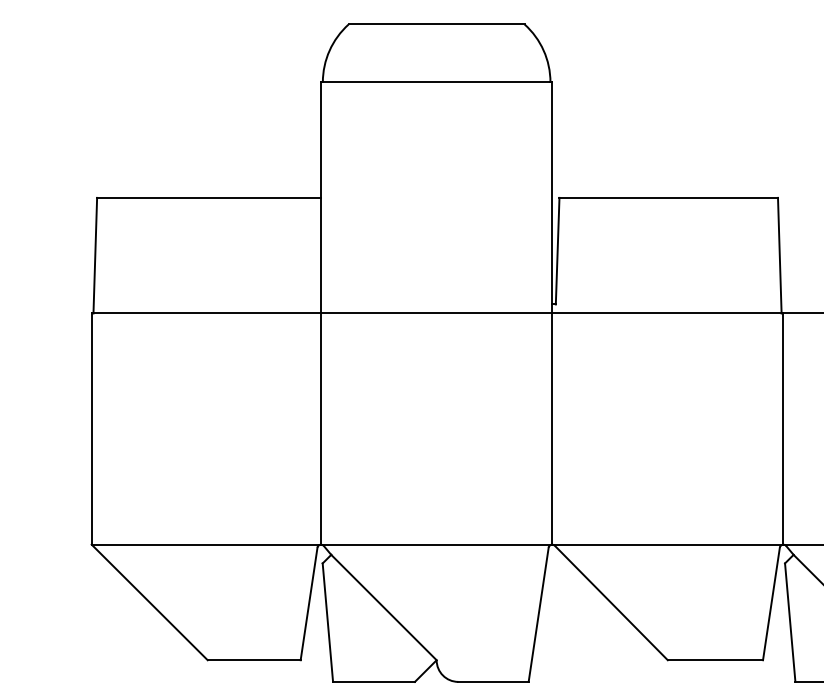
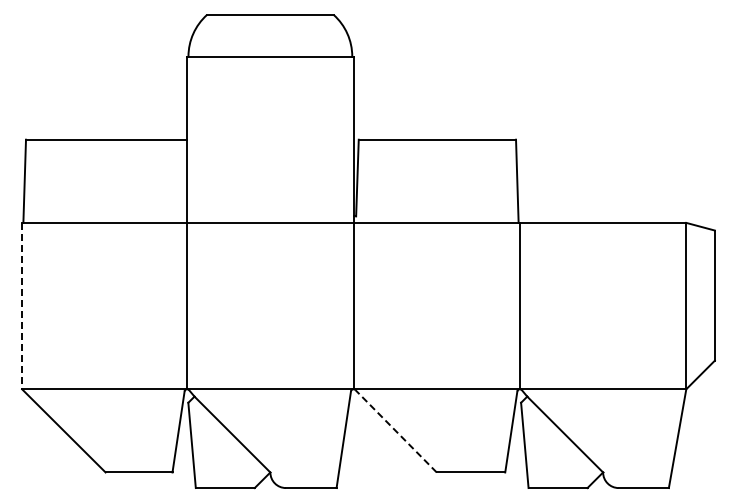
line: (92, 429) -> (22, 306), solid -> dashed
line: (611, 603) -> (396, 431), solid -> dashed

